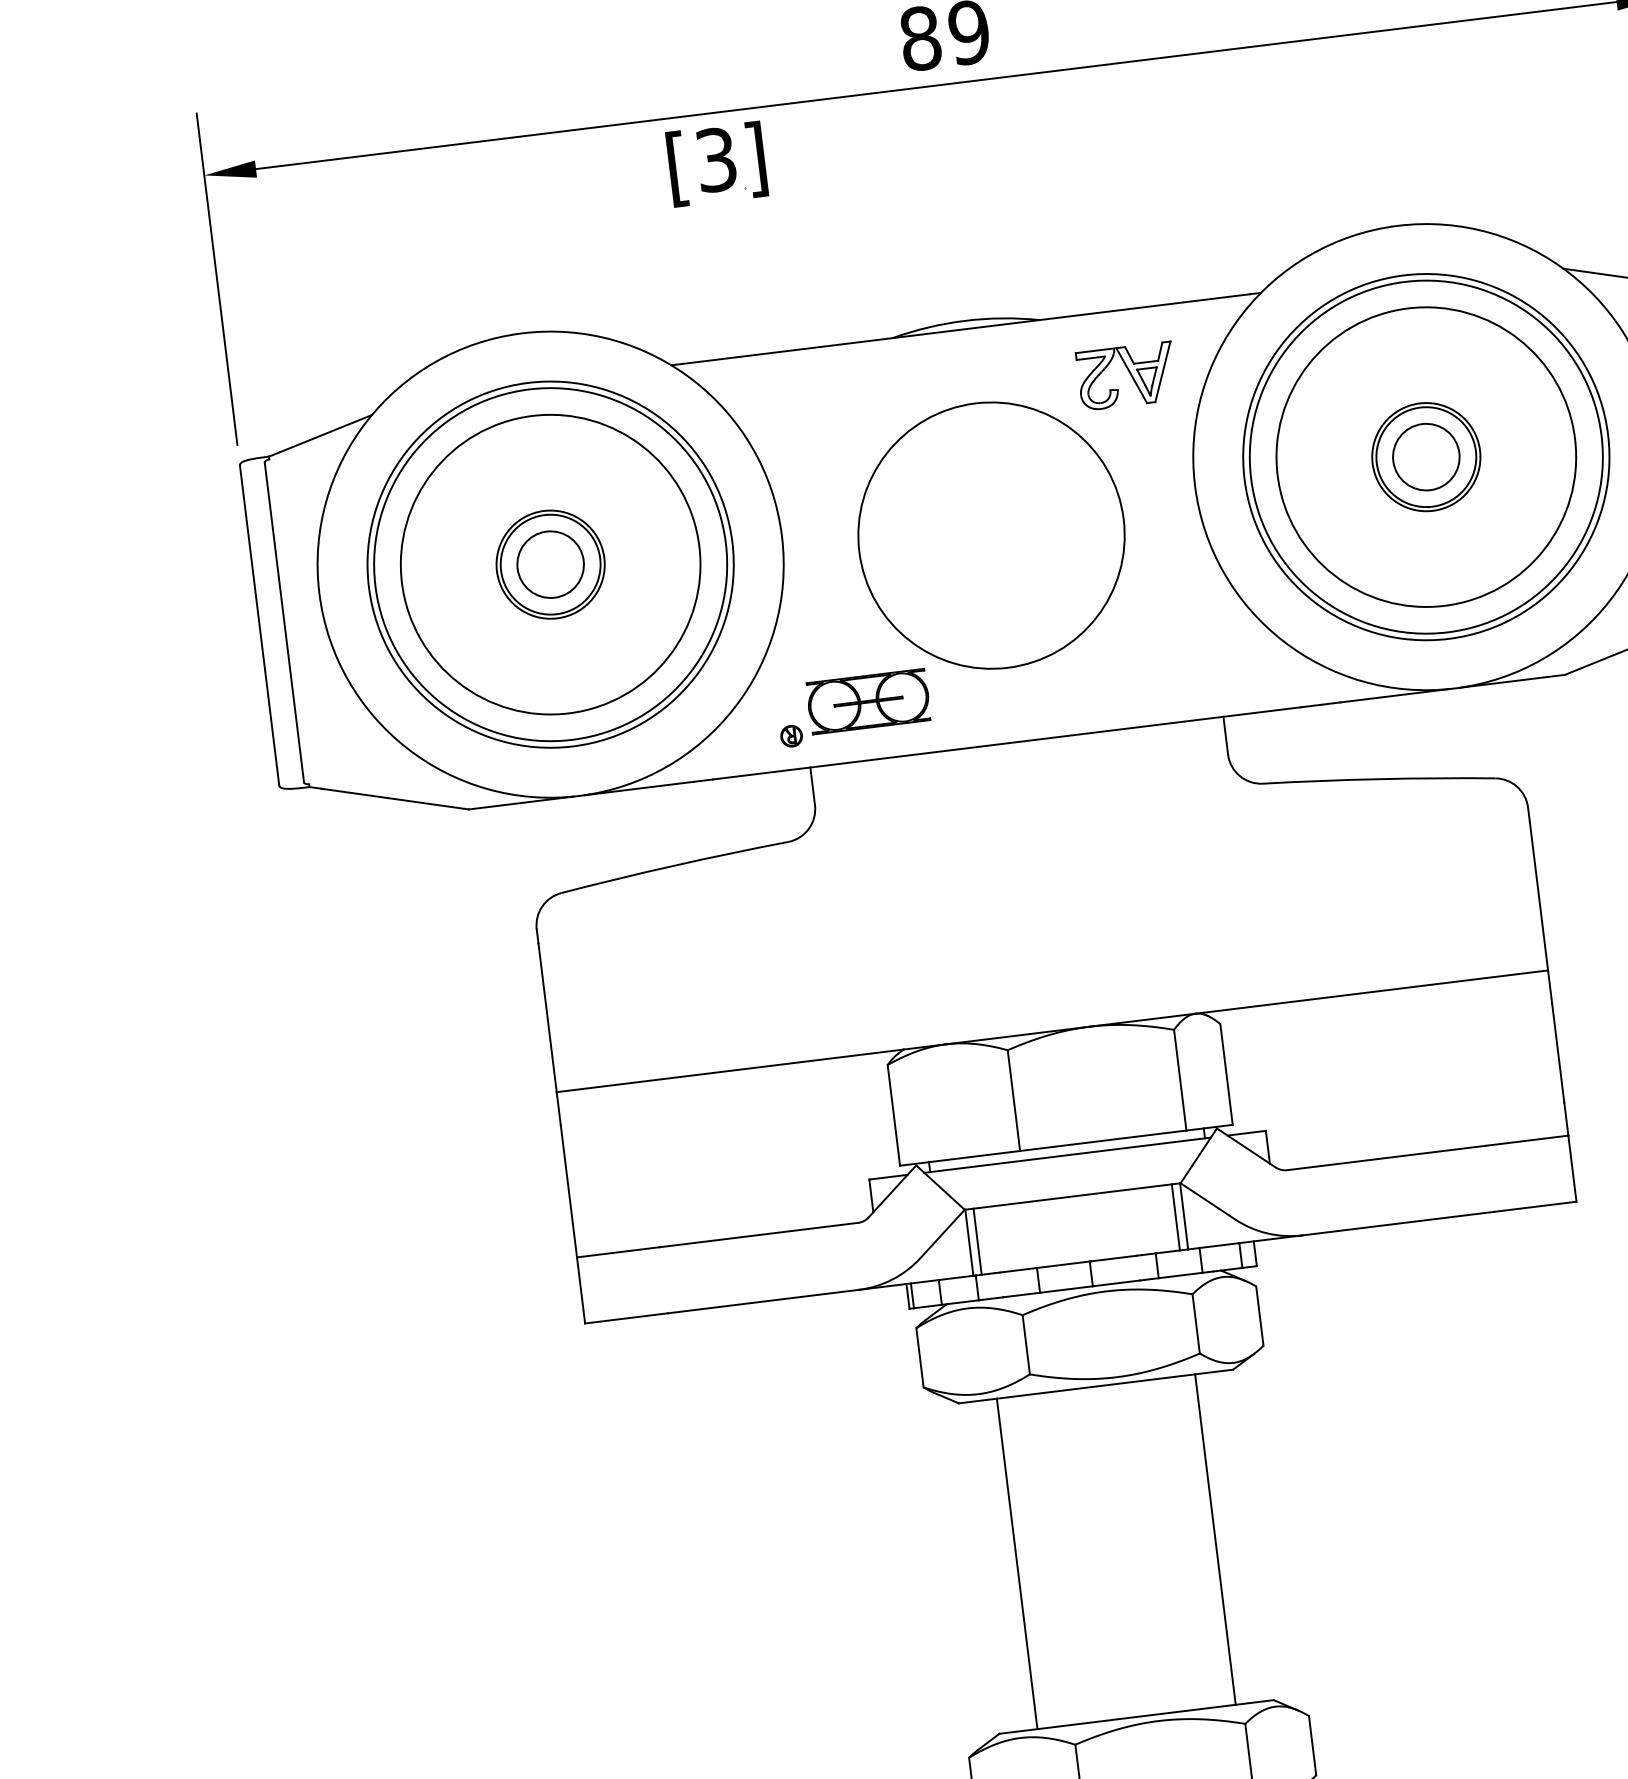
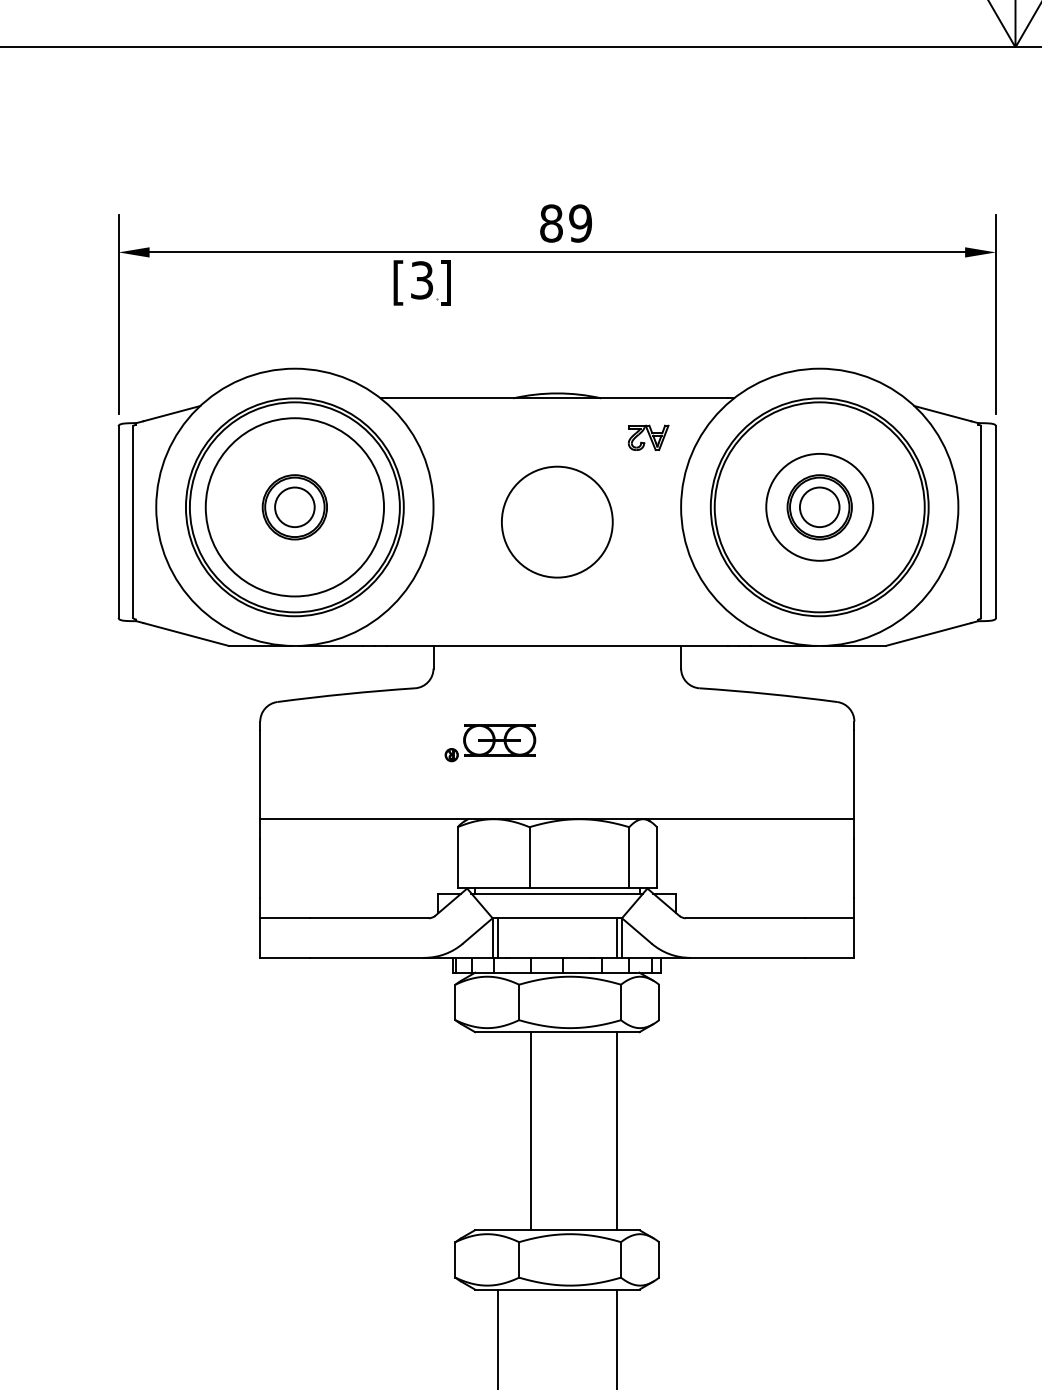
part: (1126, 375) -> (648, 437), size x0.7
circle: (1425, 457) -> (819, 507), size x0.6
circle: (991, 534) -> (557, 521), size x0.7
part: (853, 708) -> (490, 743), moved
line: (1016, 1564) -> (530, 1131), moved

